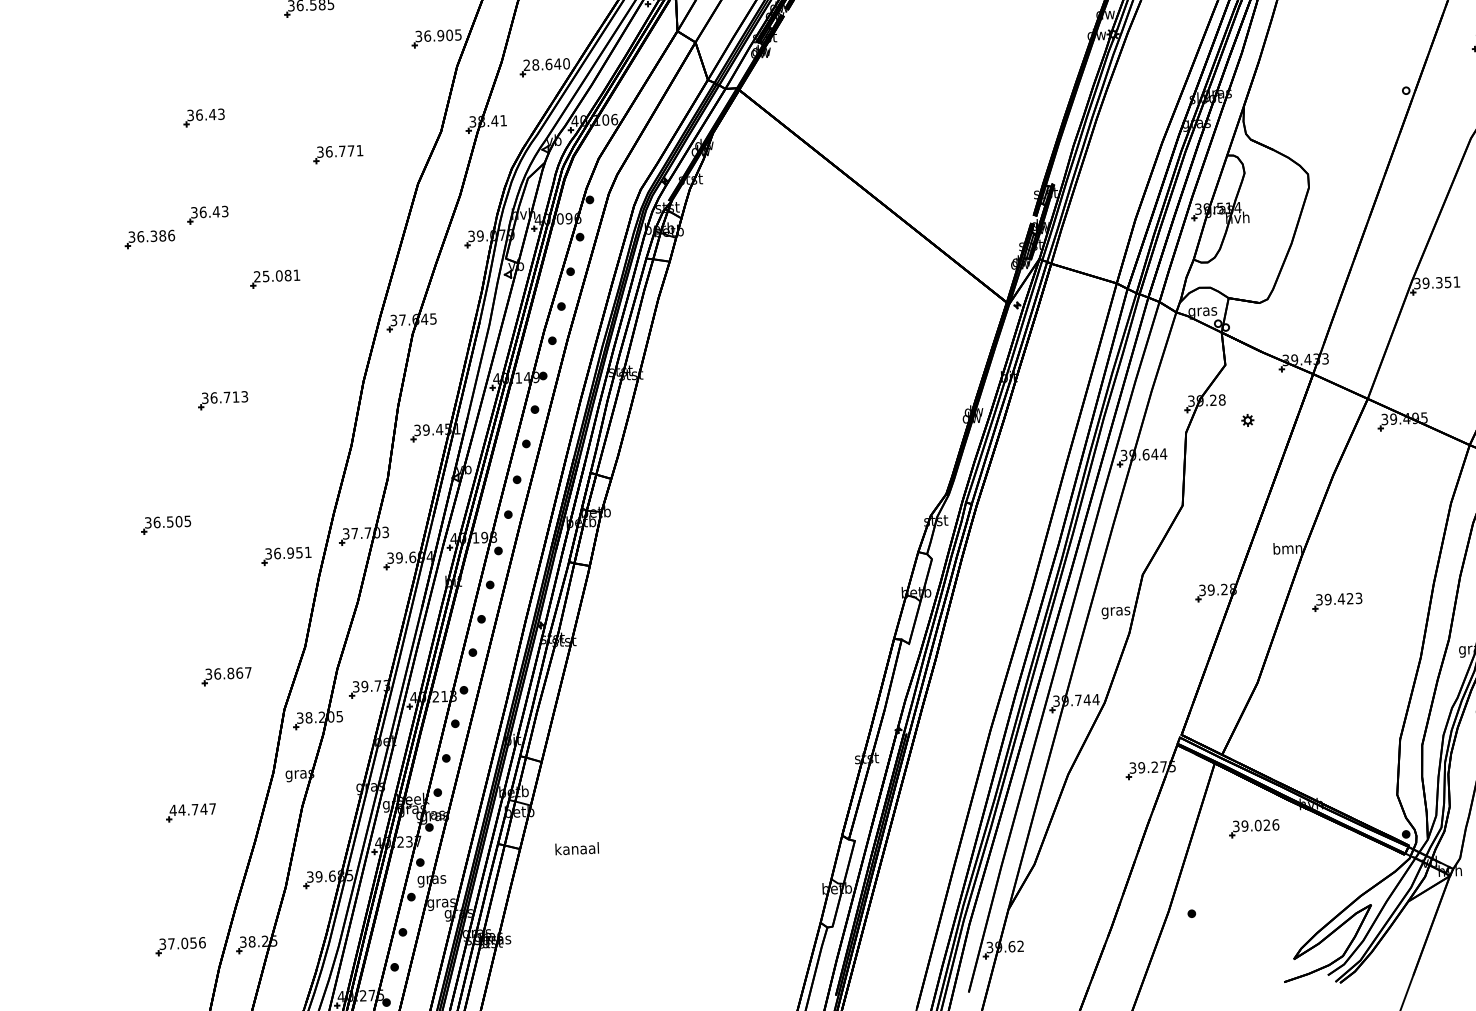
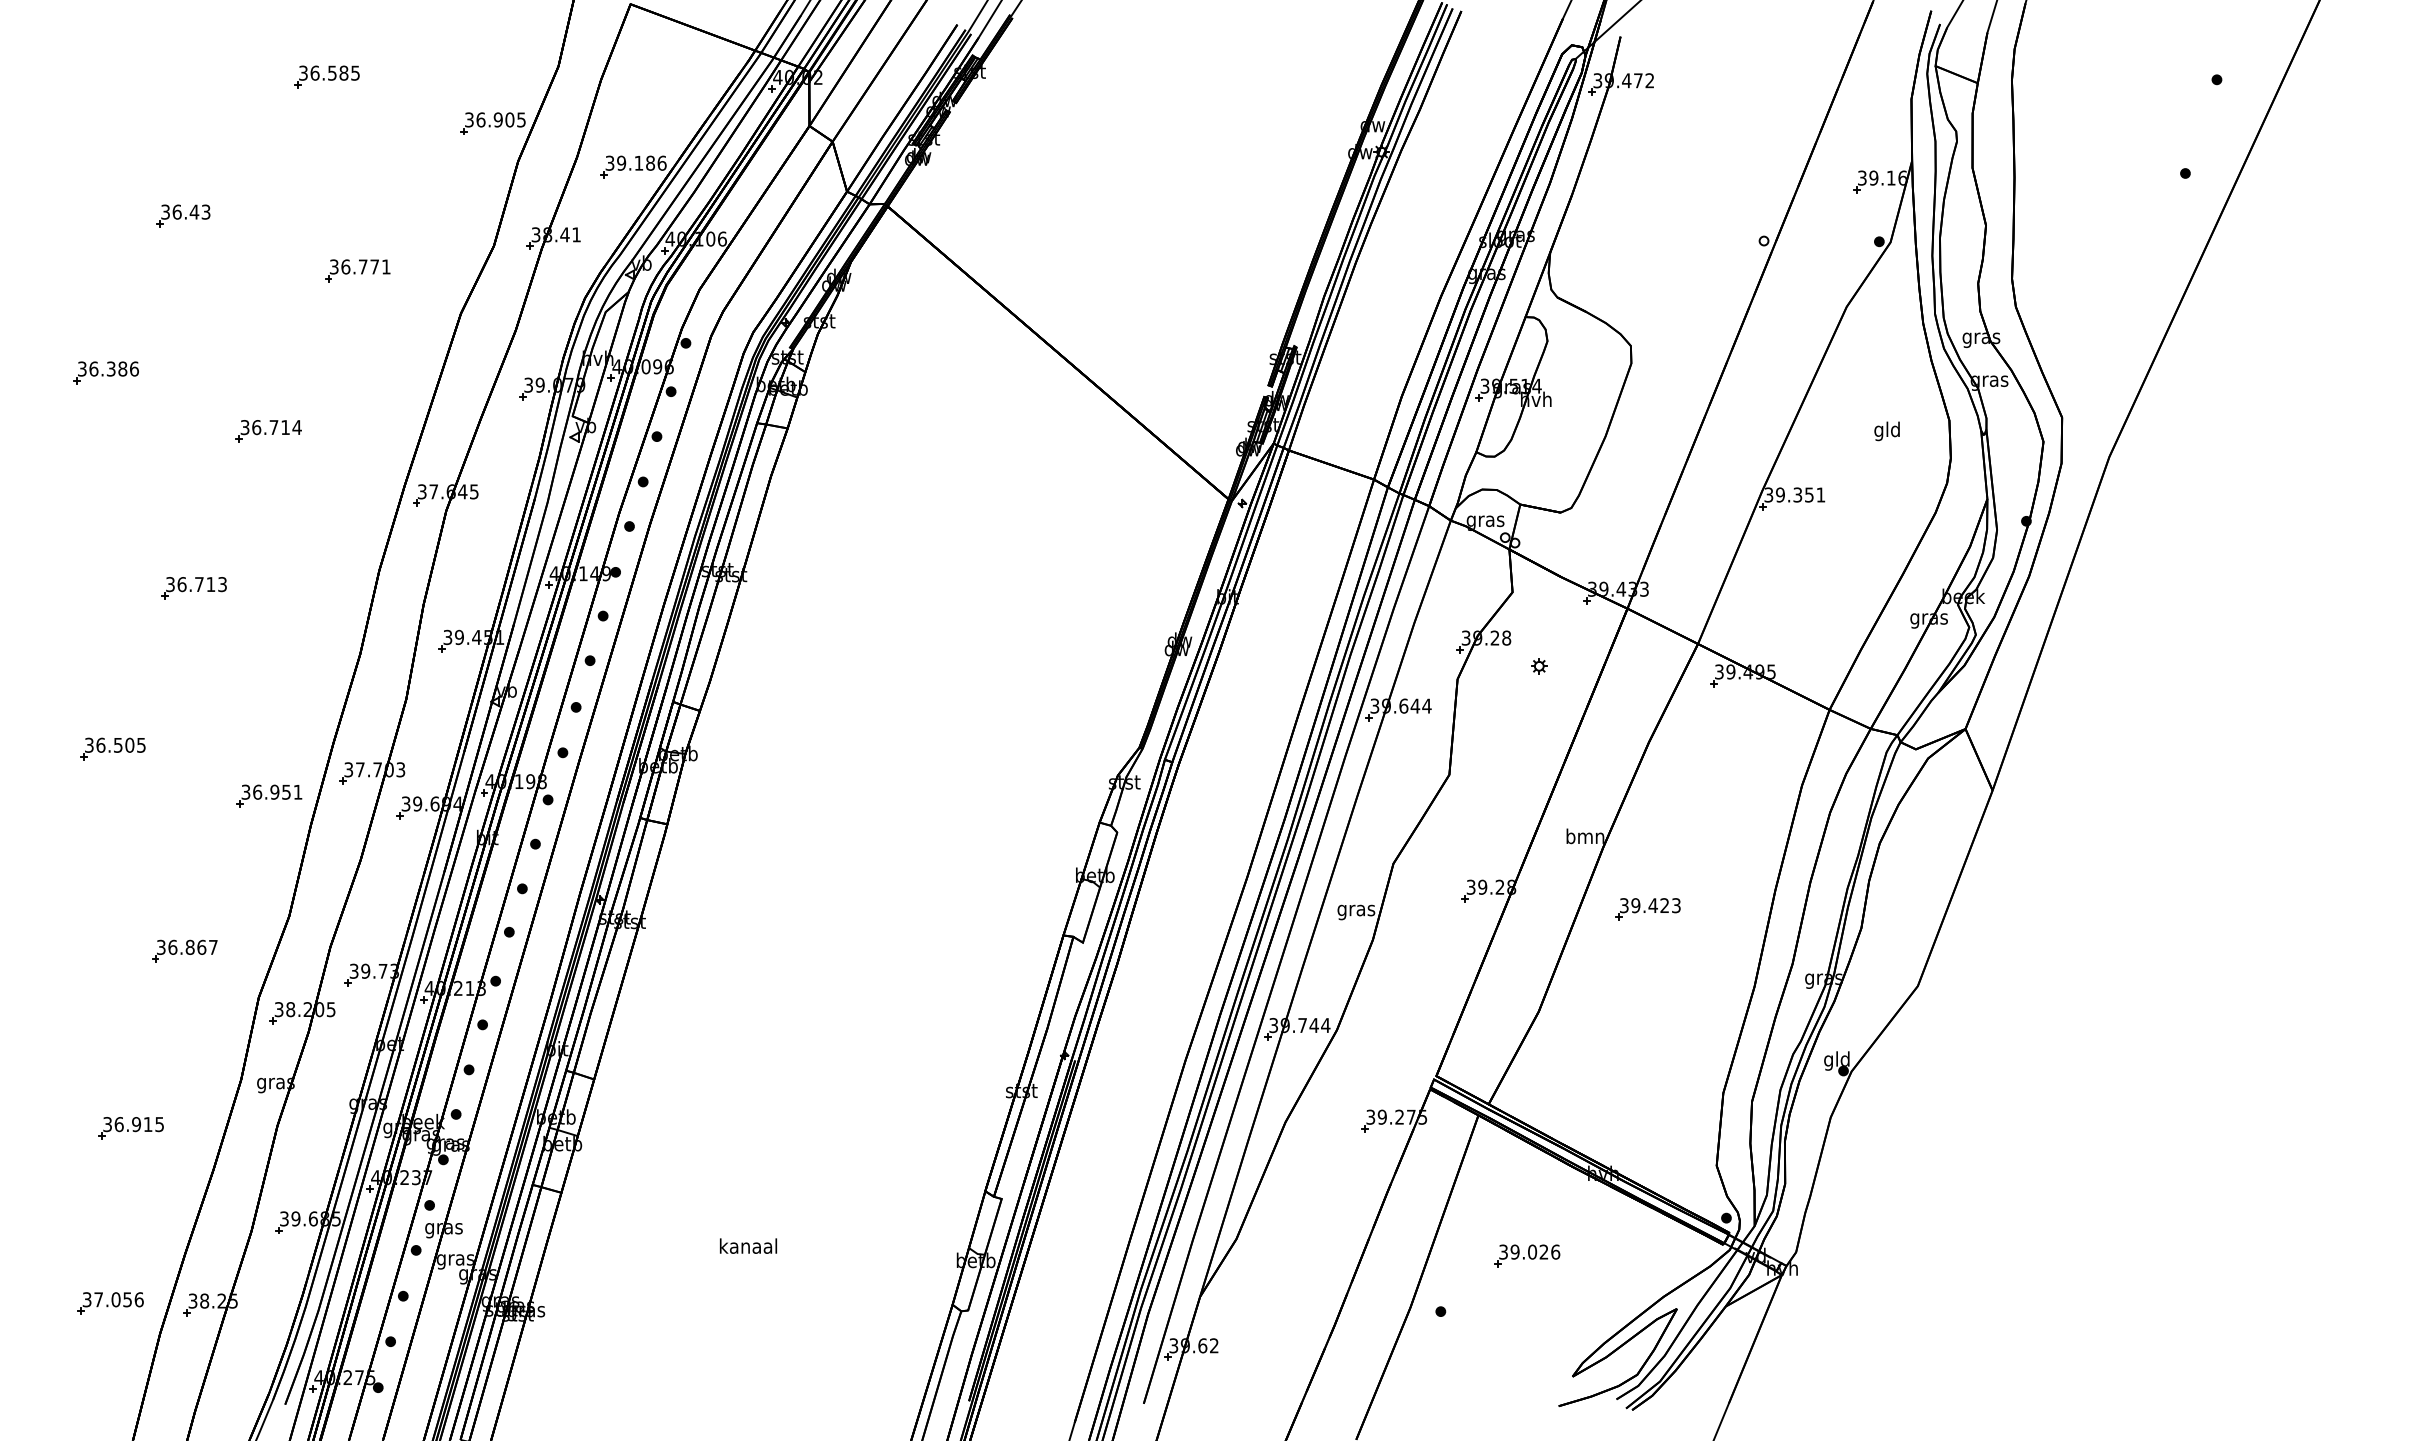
text: (546, 64) -> (635, 162), 28.640 -> 39.186
part: (208, 214) -> (183, 343), removed
text: (276, 276) -> (270, 427), 25.081 -> 36.714
text: (192, 809) -> (132, 1124), 44.747 -> 36.915
part: (1254, 828) -> (1527, 1255), moved
text: (577, 848) -> (748, 1245), moved

